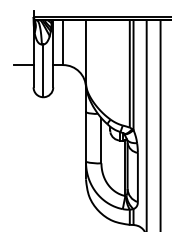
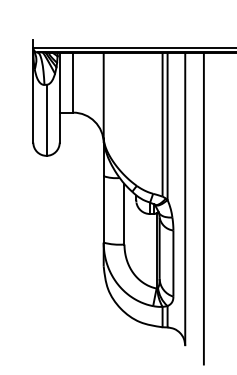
line: (23, 64) -> (19, 112), removed

